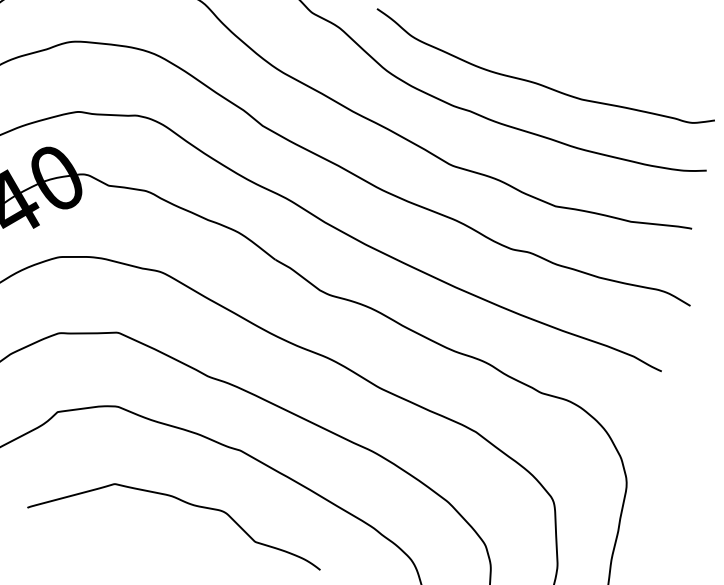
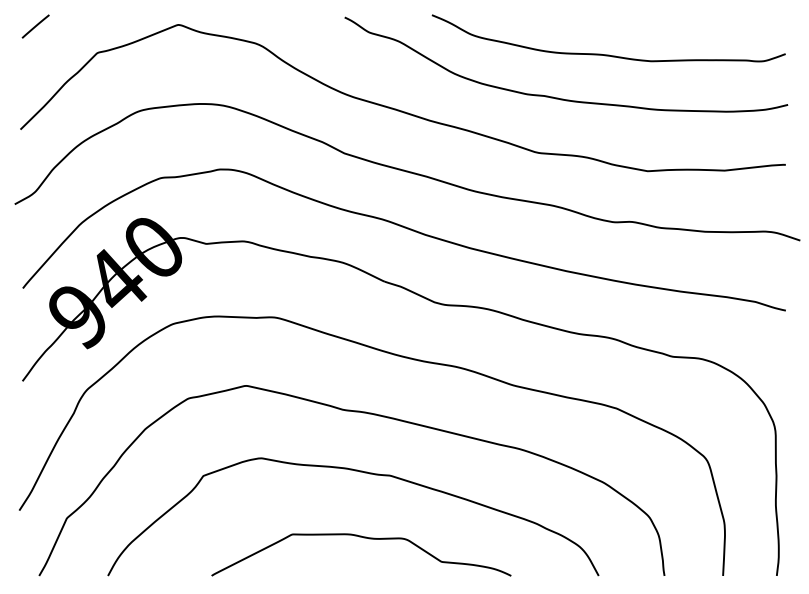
curve: (183, 502) -> (363, 538), moved

